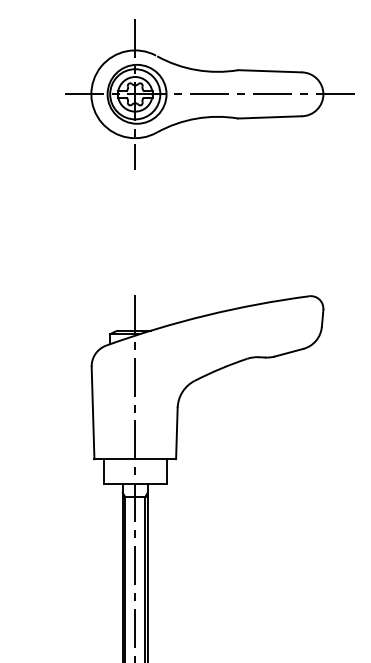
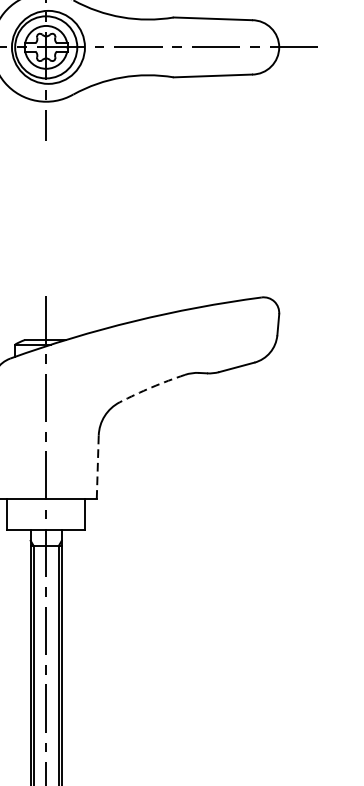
arc: (220, 368) -> (151, 386), solid -> dashed
line: (176, 433) -> (97, 467), solid -> dashed

